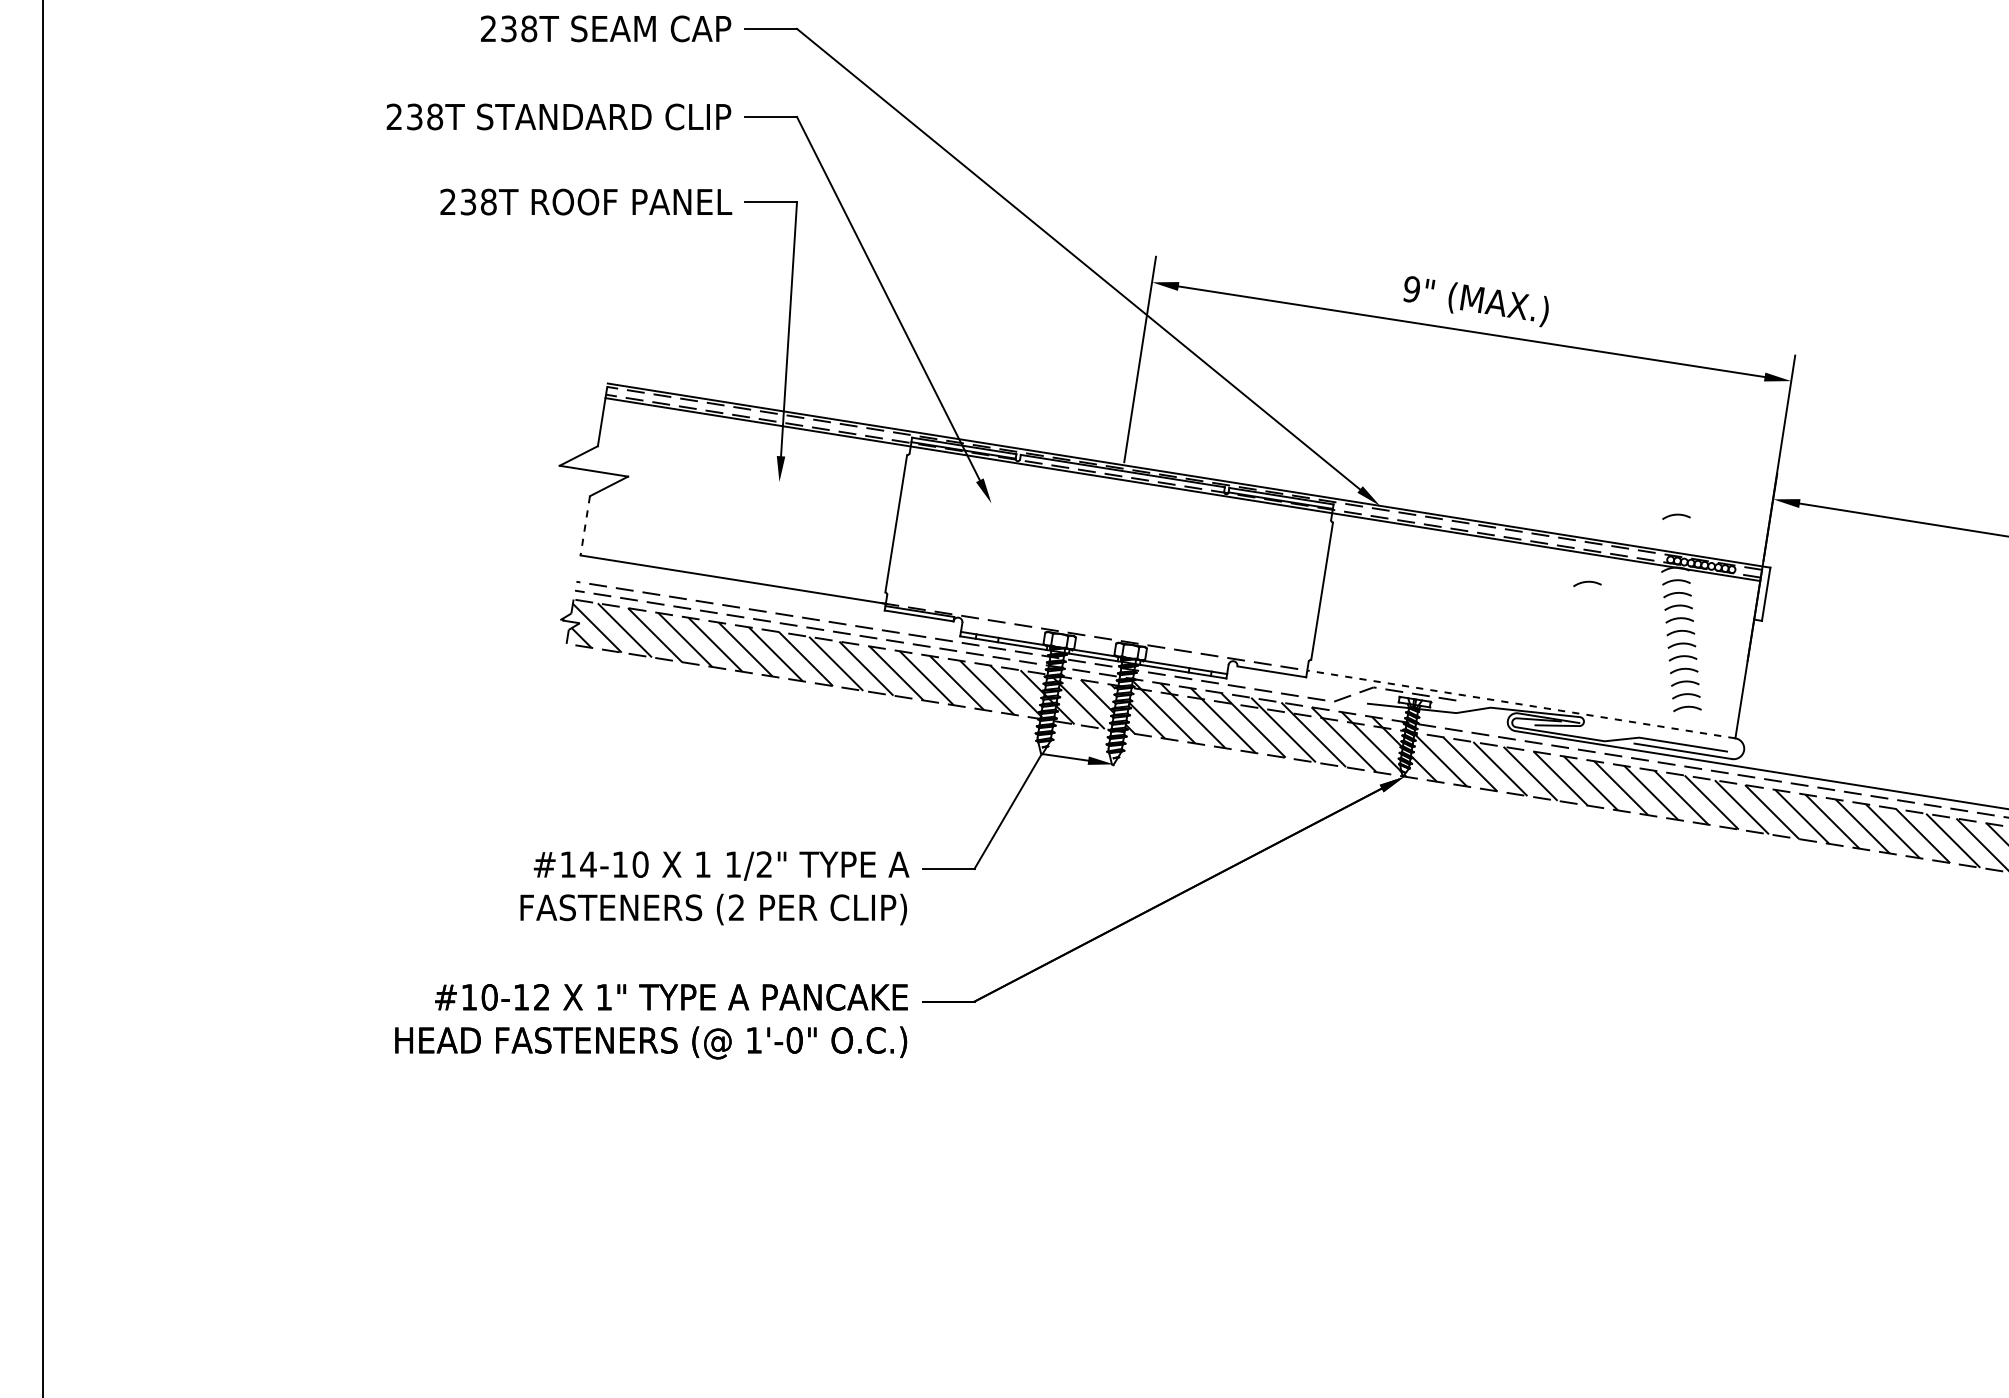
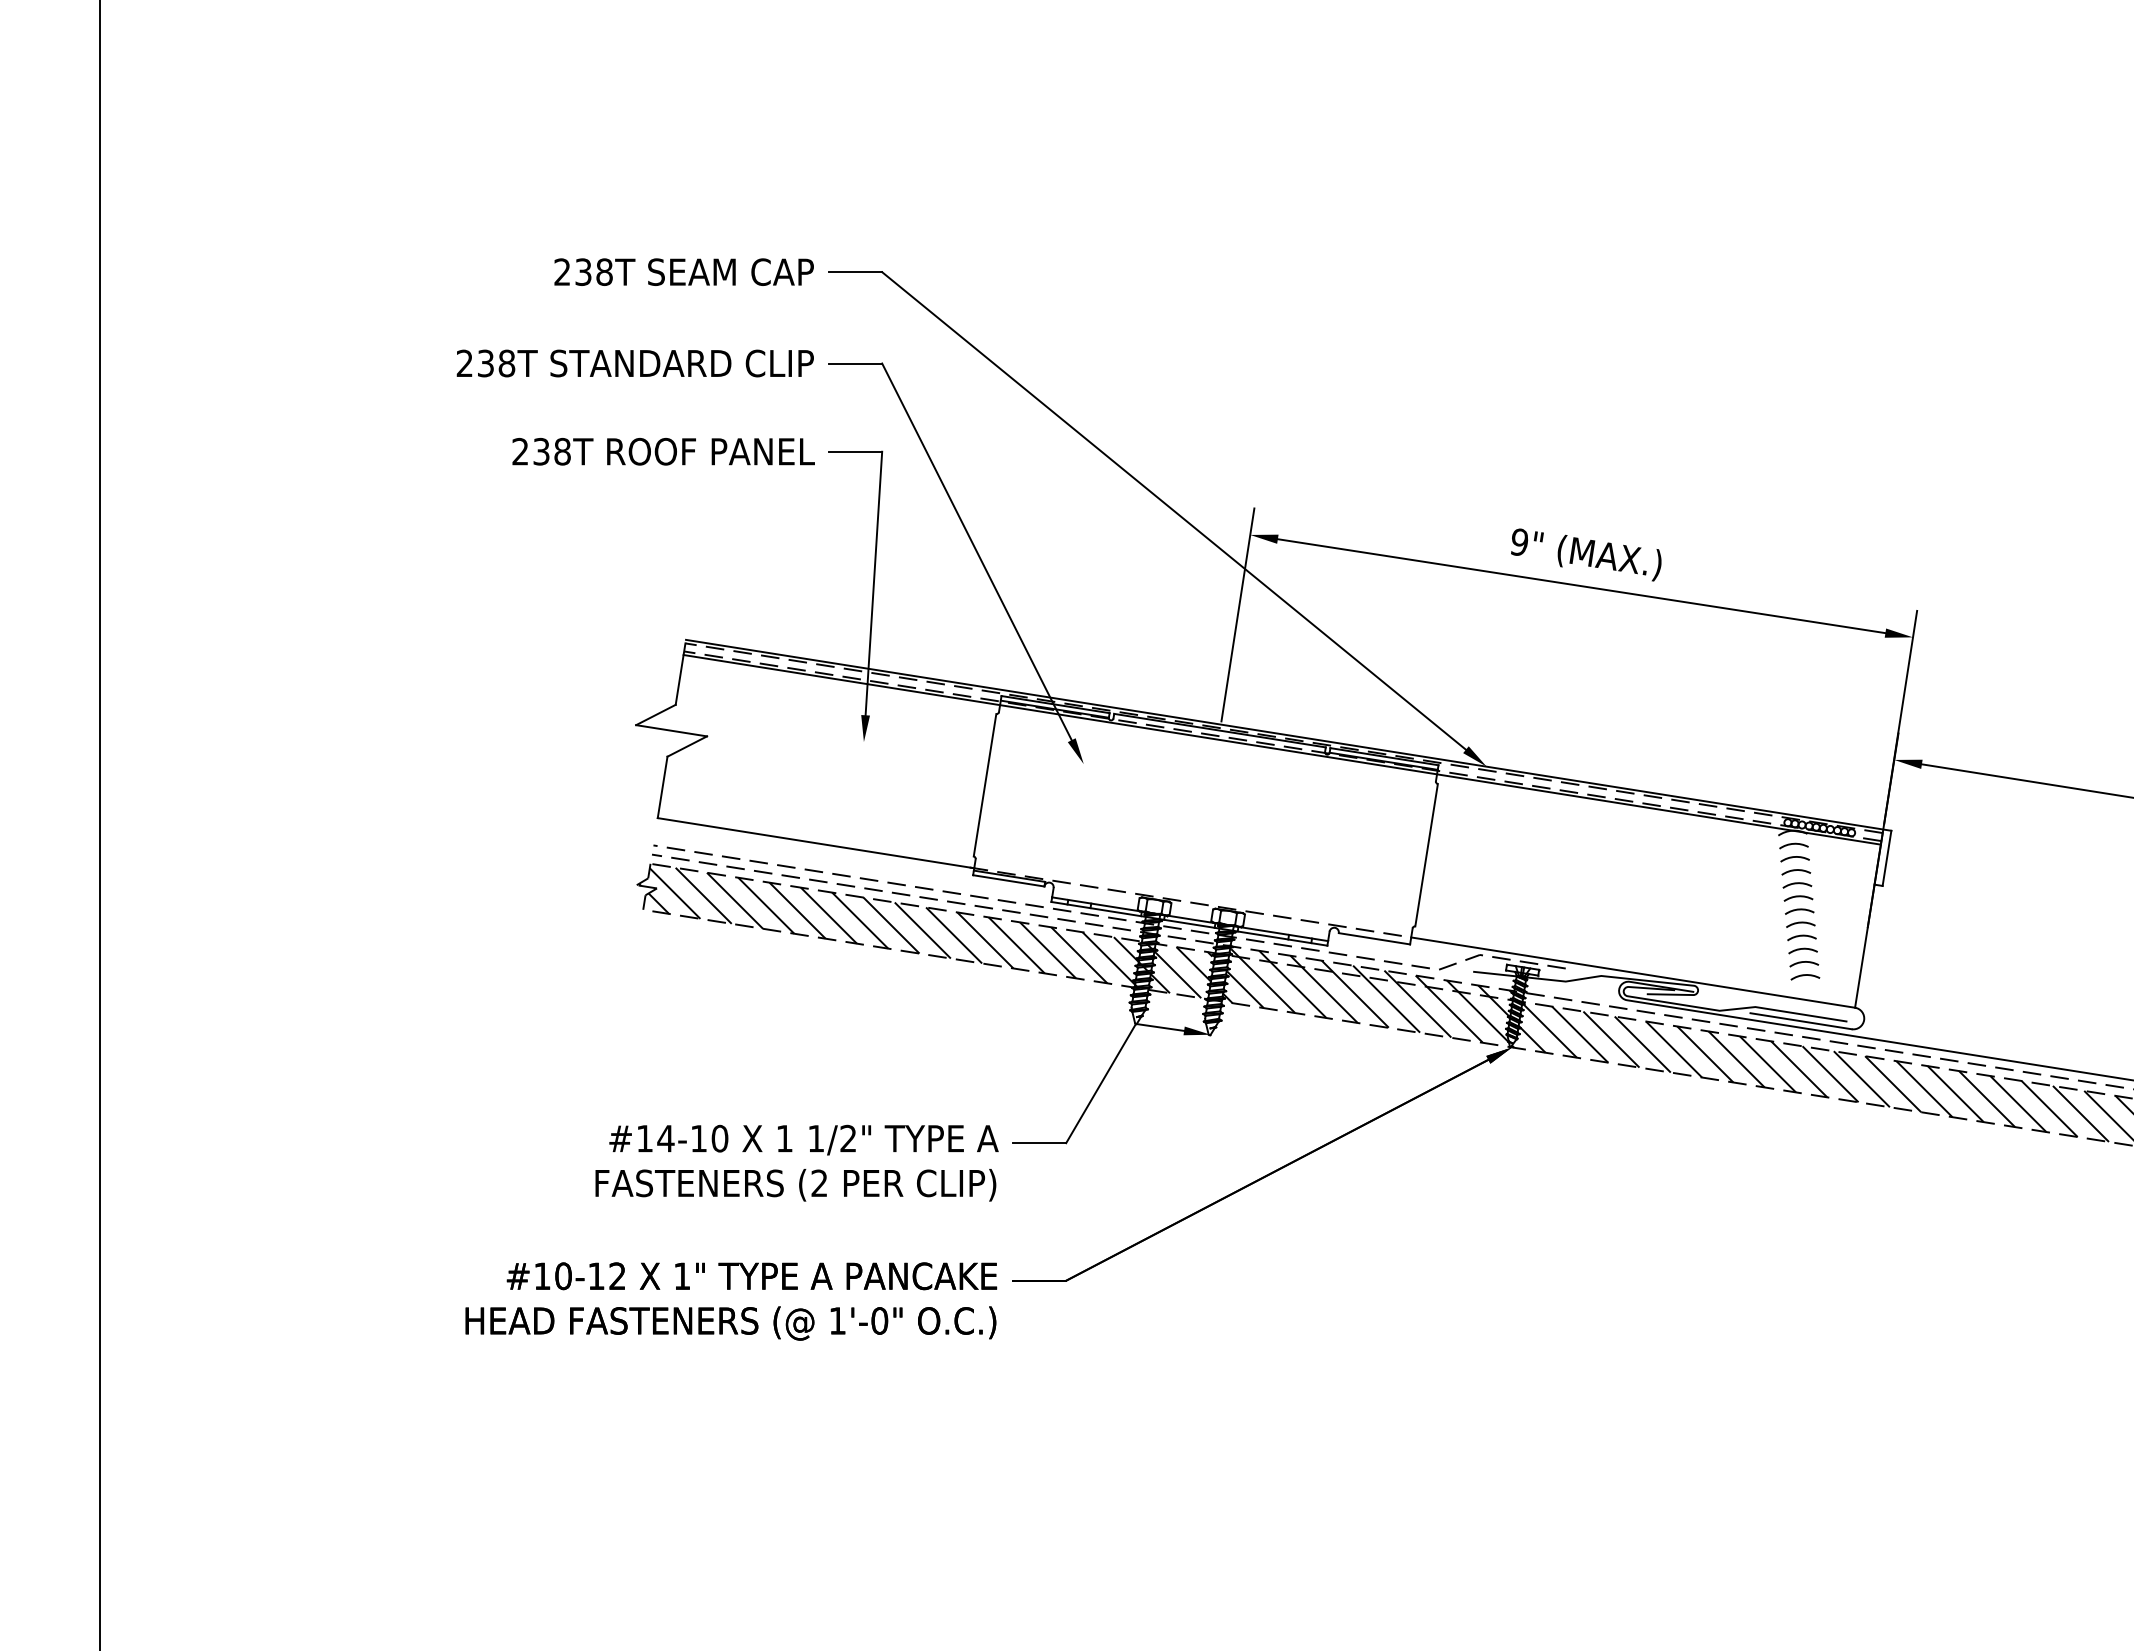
arc: (1675, 515) -> (1793, 776), removed
line: (585, 525) -> (662, 787), dashed -> solid
arc: (1587, 582) -> (1701, 846), removed
line: (1521, 704) -> (1633, 972), dashed -> solid

